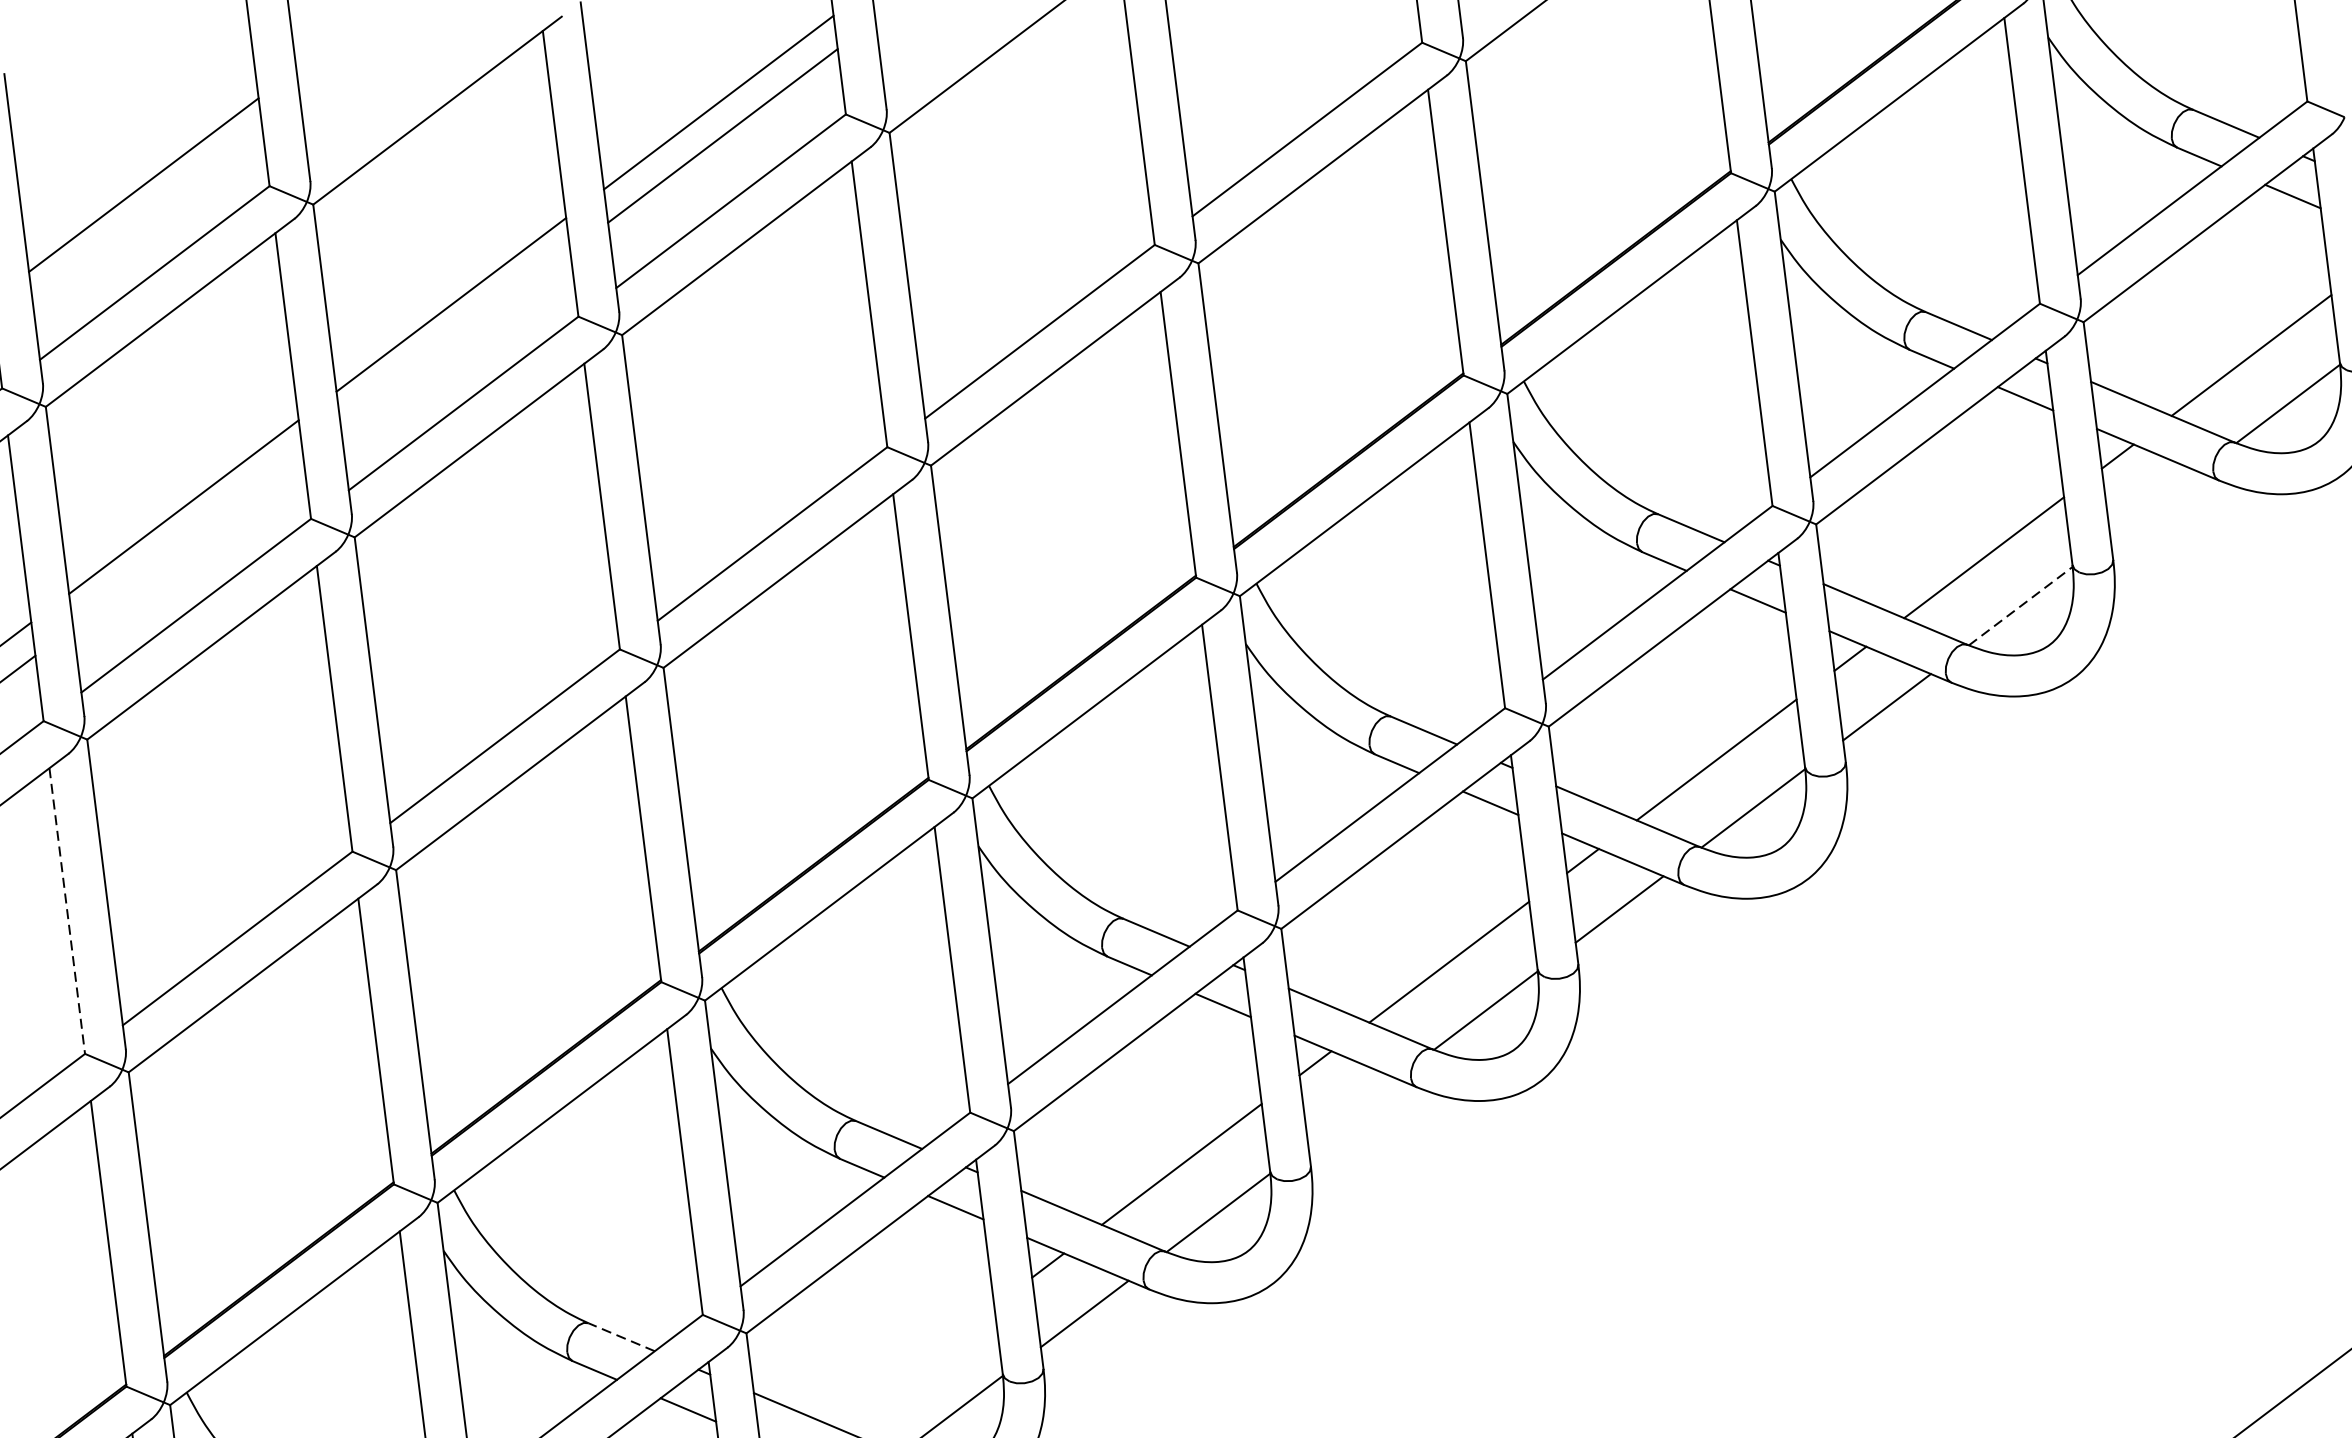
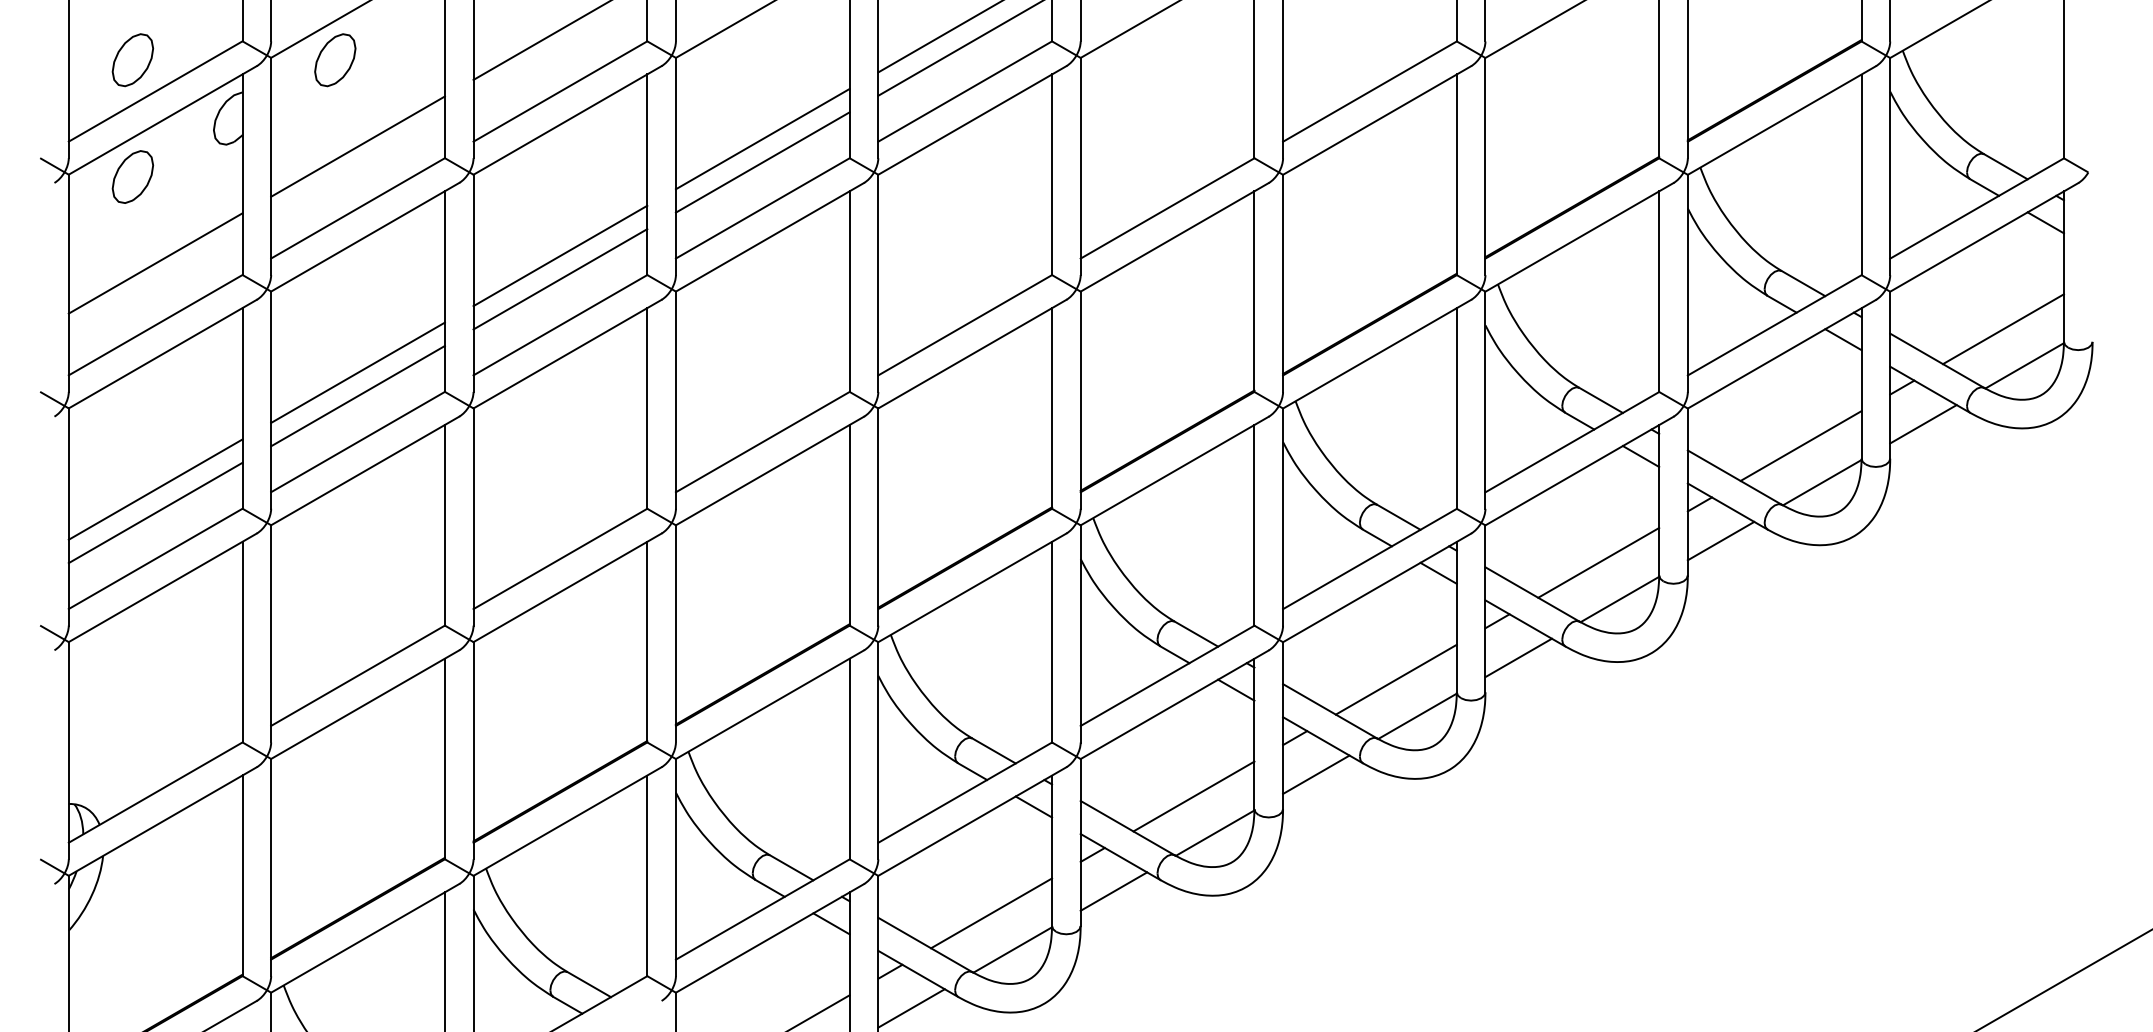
line: (455, 338) -> (762, 162), added
line: (2154, 505) -> (1923, 424), added
line: (188, 540) -> (560, 279), added
line: (2021, 605) -> (1822, 482), dashed -> solid
line: (66, 911) -> (444, 525), dashed -> solid
line: (1352, 1111) -> (1316, 774), added
line: (621, 1336) -> (791, 867), dashed -> solid
line: (914, 1366) -> (991, 913), added

